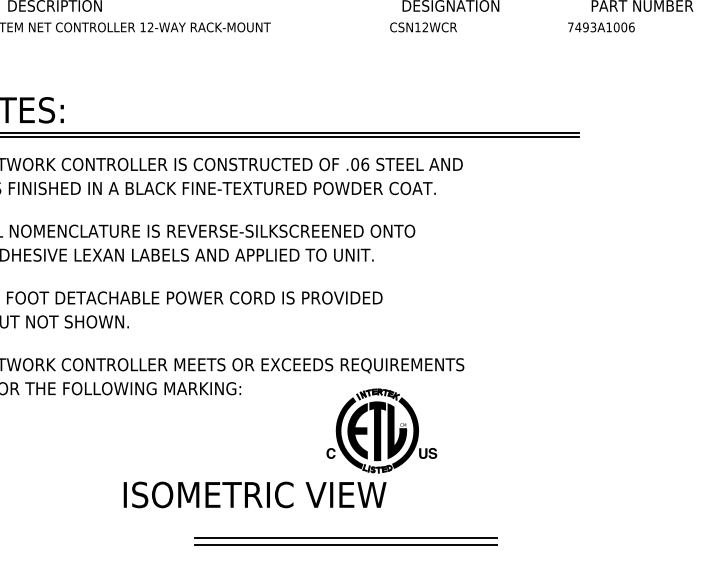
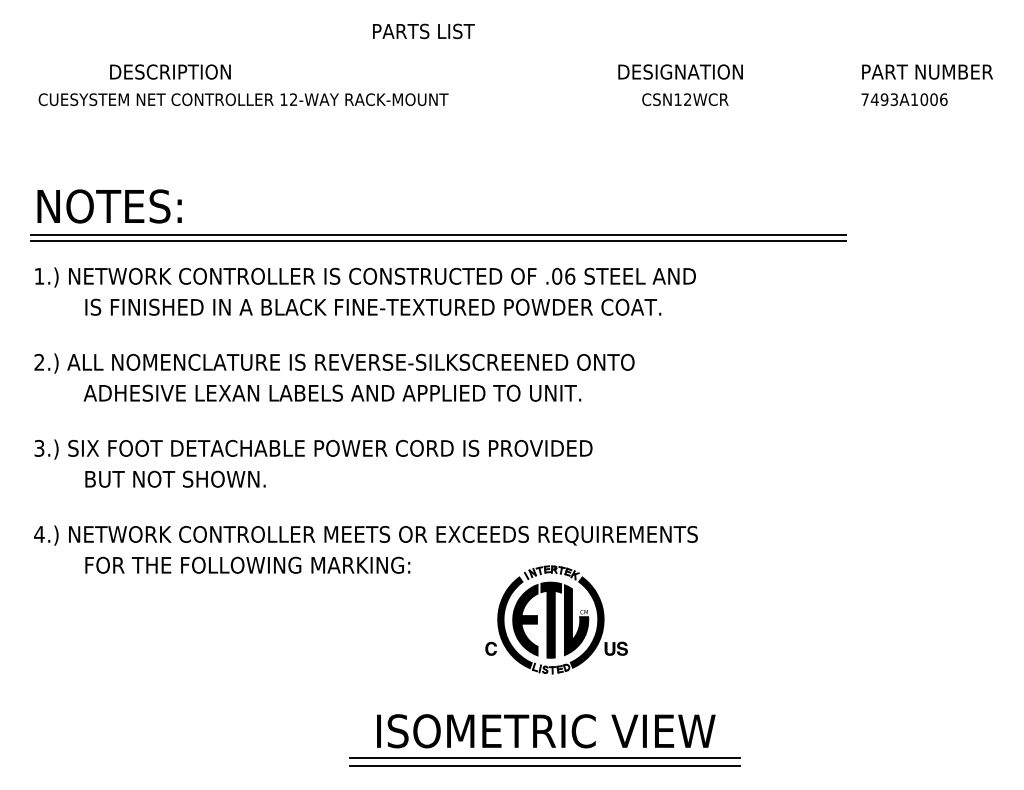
text: (423, 27) -> (685, 99), moved
text: (601, 27) -> (904, 99), moved
part: (381, 430) -> (556, 619), moved
text: (255, 495) -> (546, 731), moved

